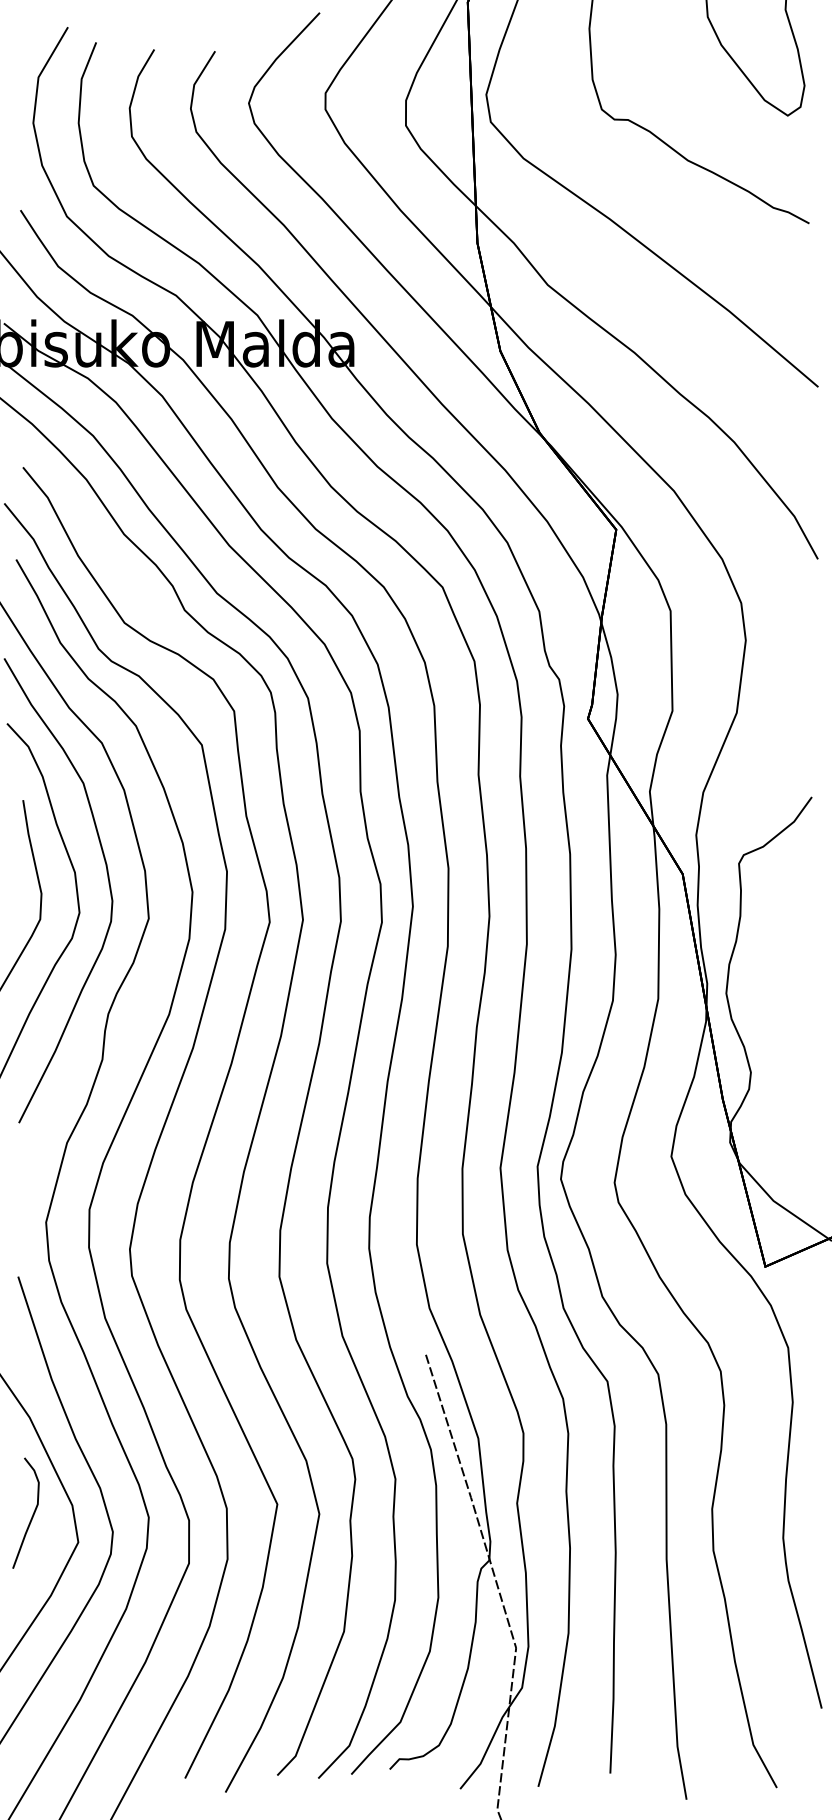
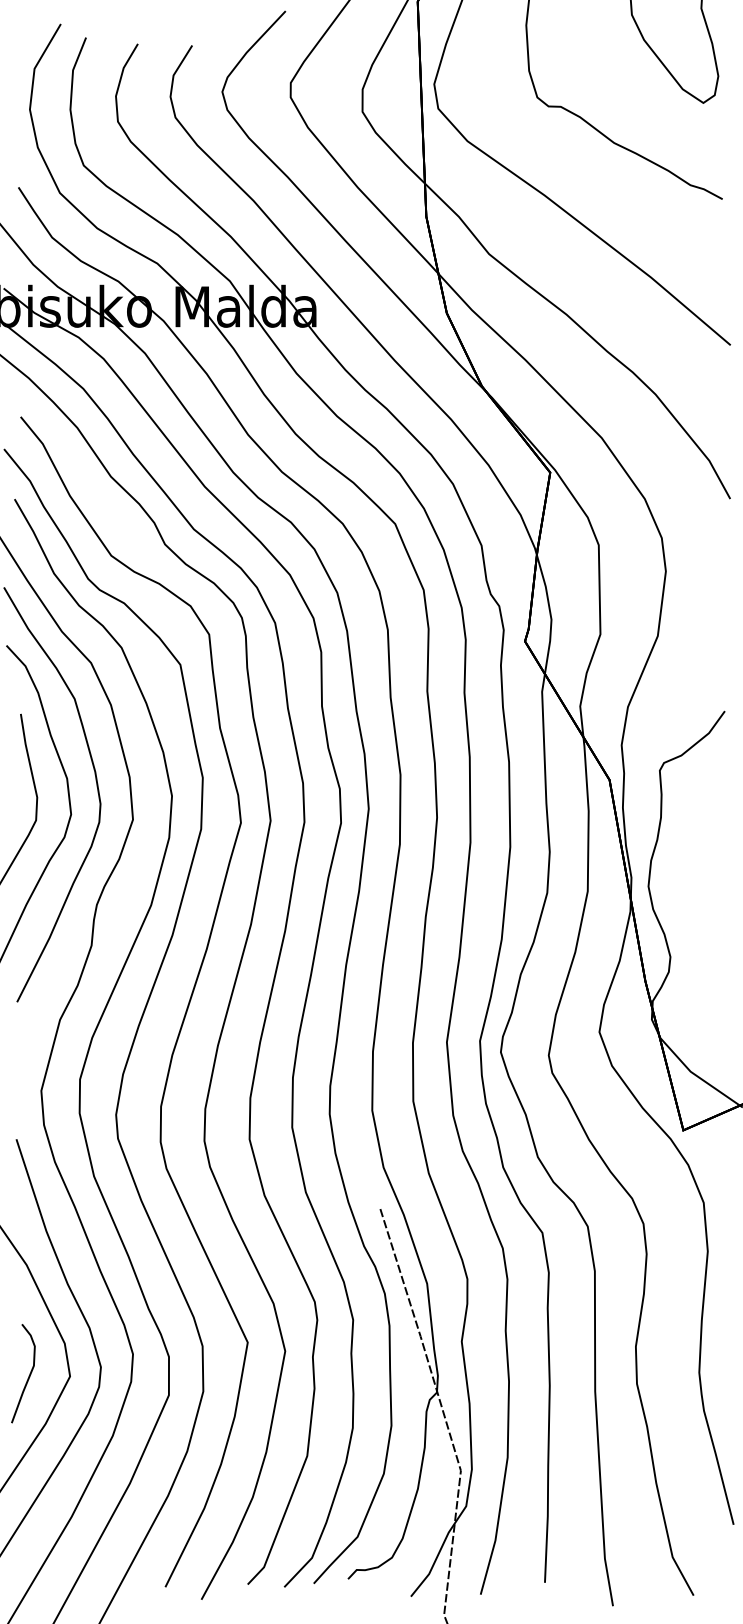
curve: (31, 1516) -> (28, 1376), moved

